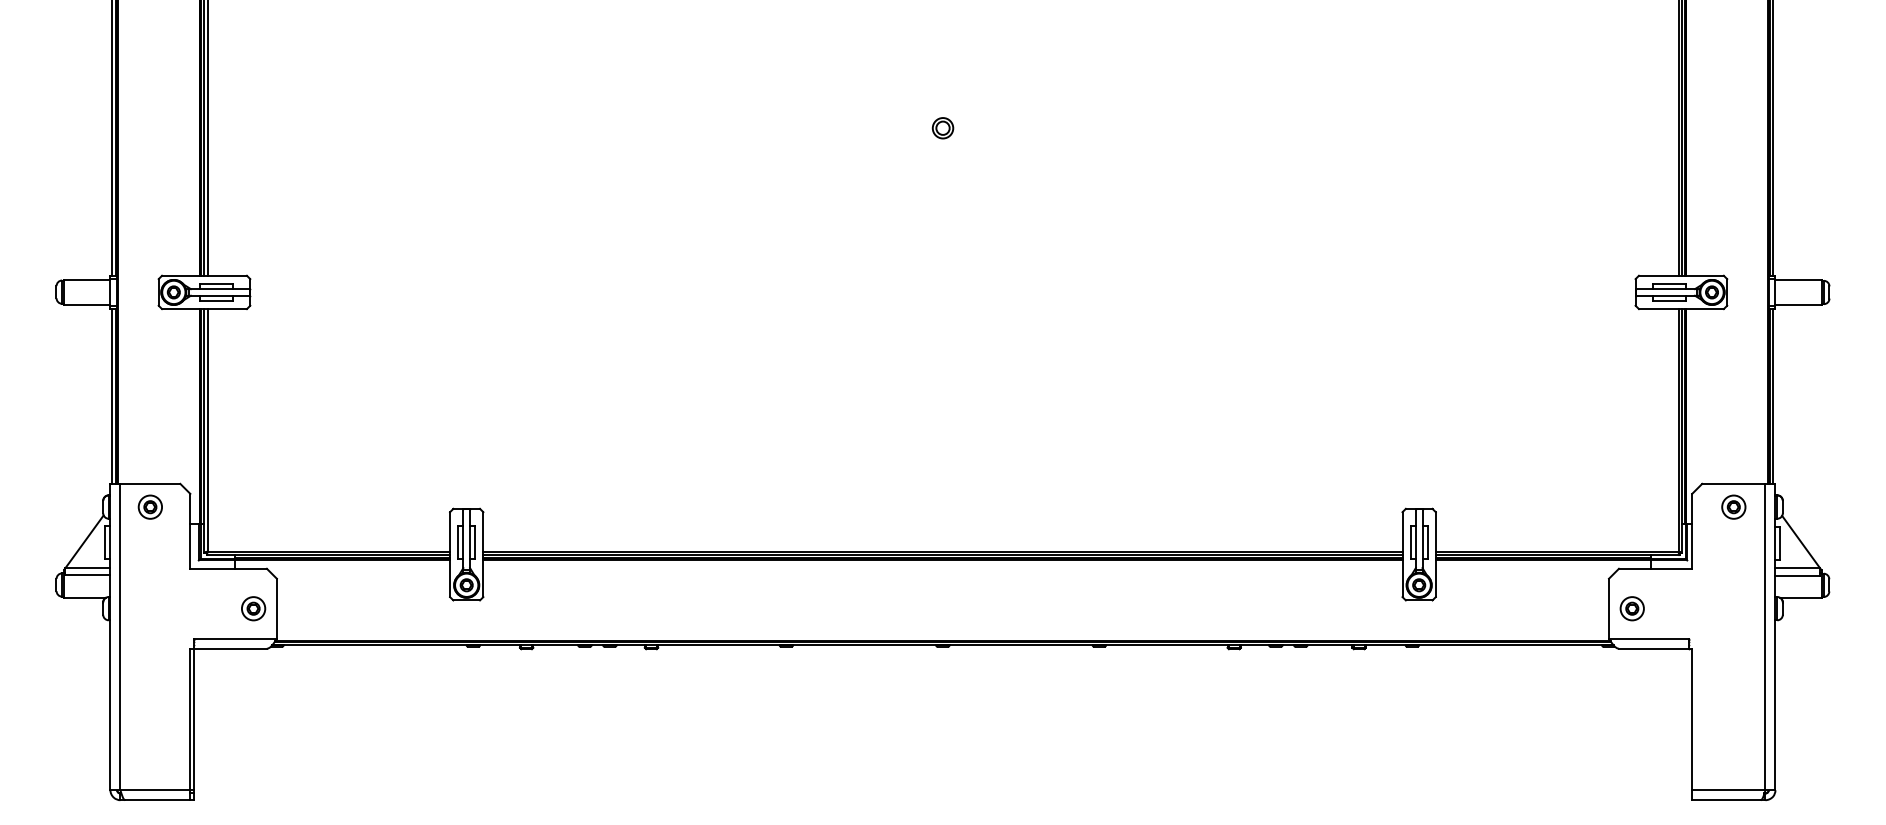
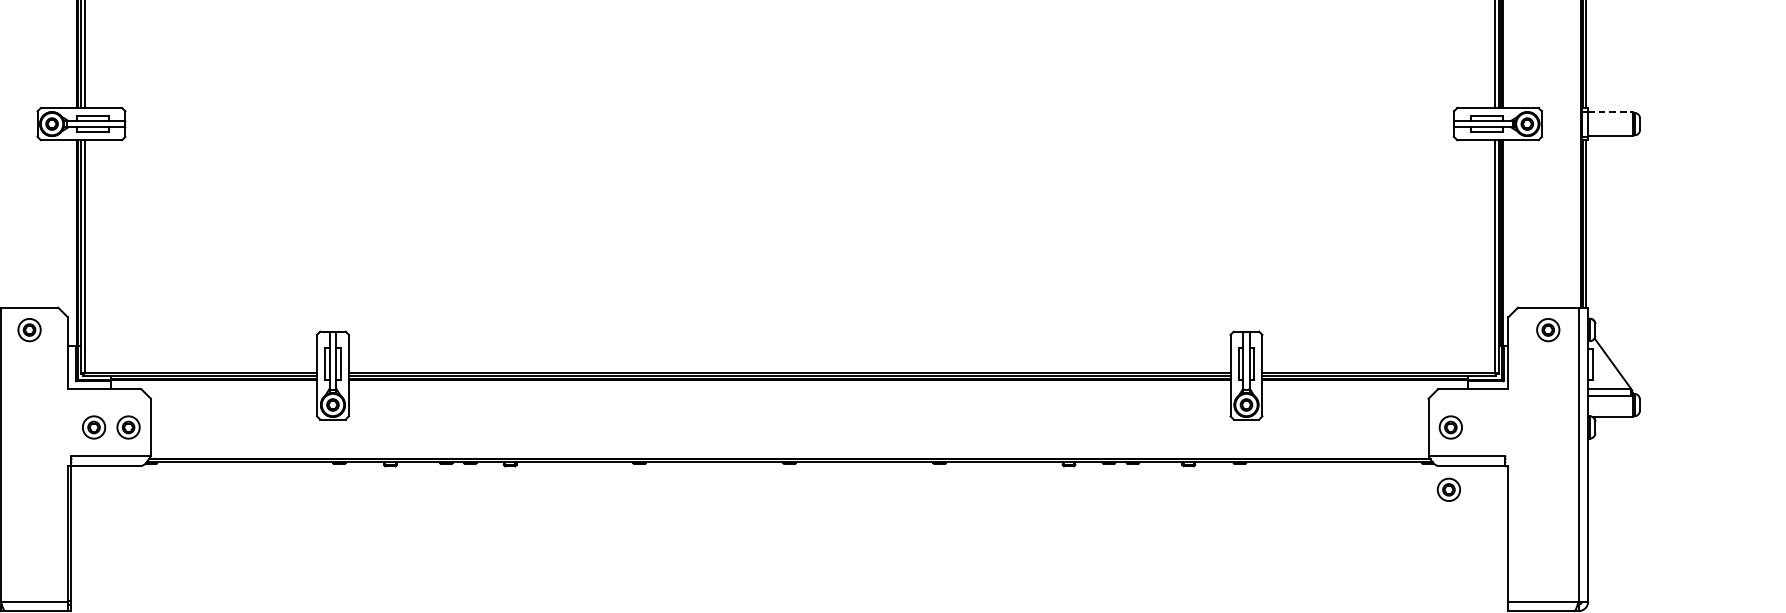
line: (1799, 280) -> (1611, 112), solid -> dashed
part: (217, 608) -> (93, 427), added
part: (1629, 673) -> (1448, 489), added

